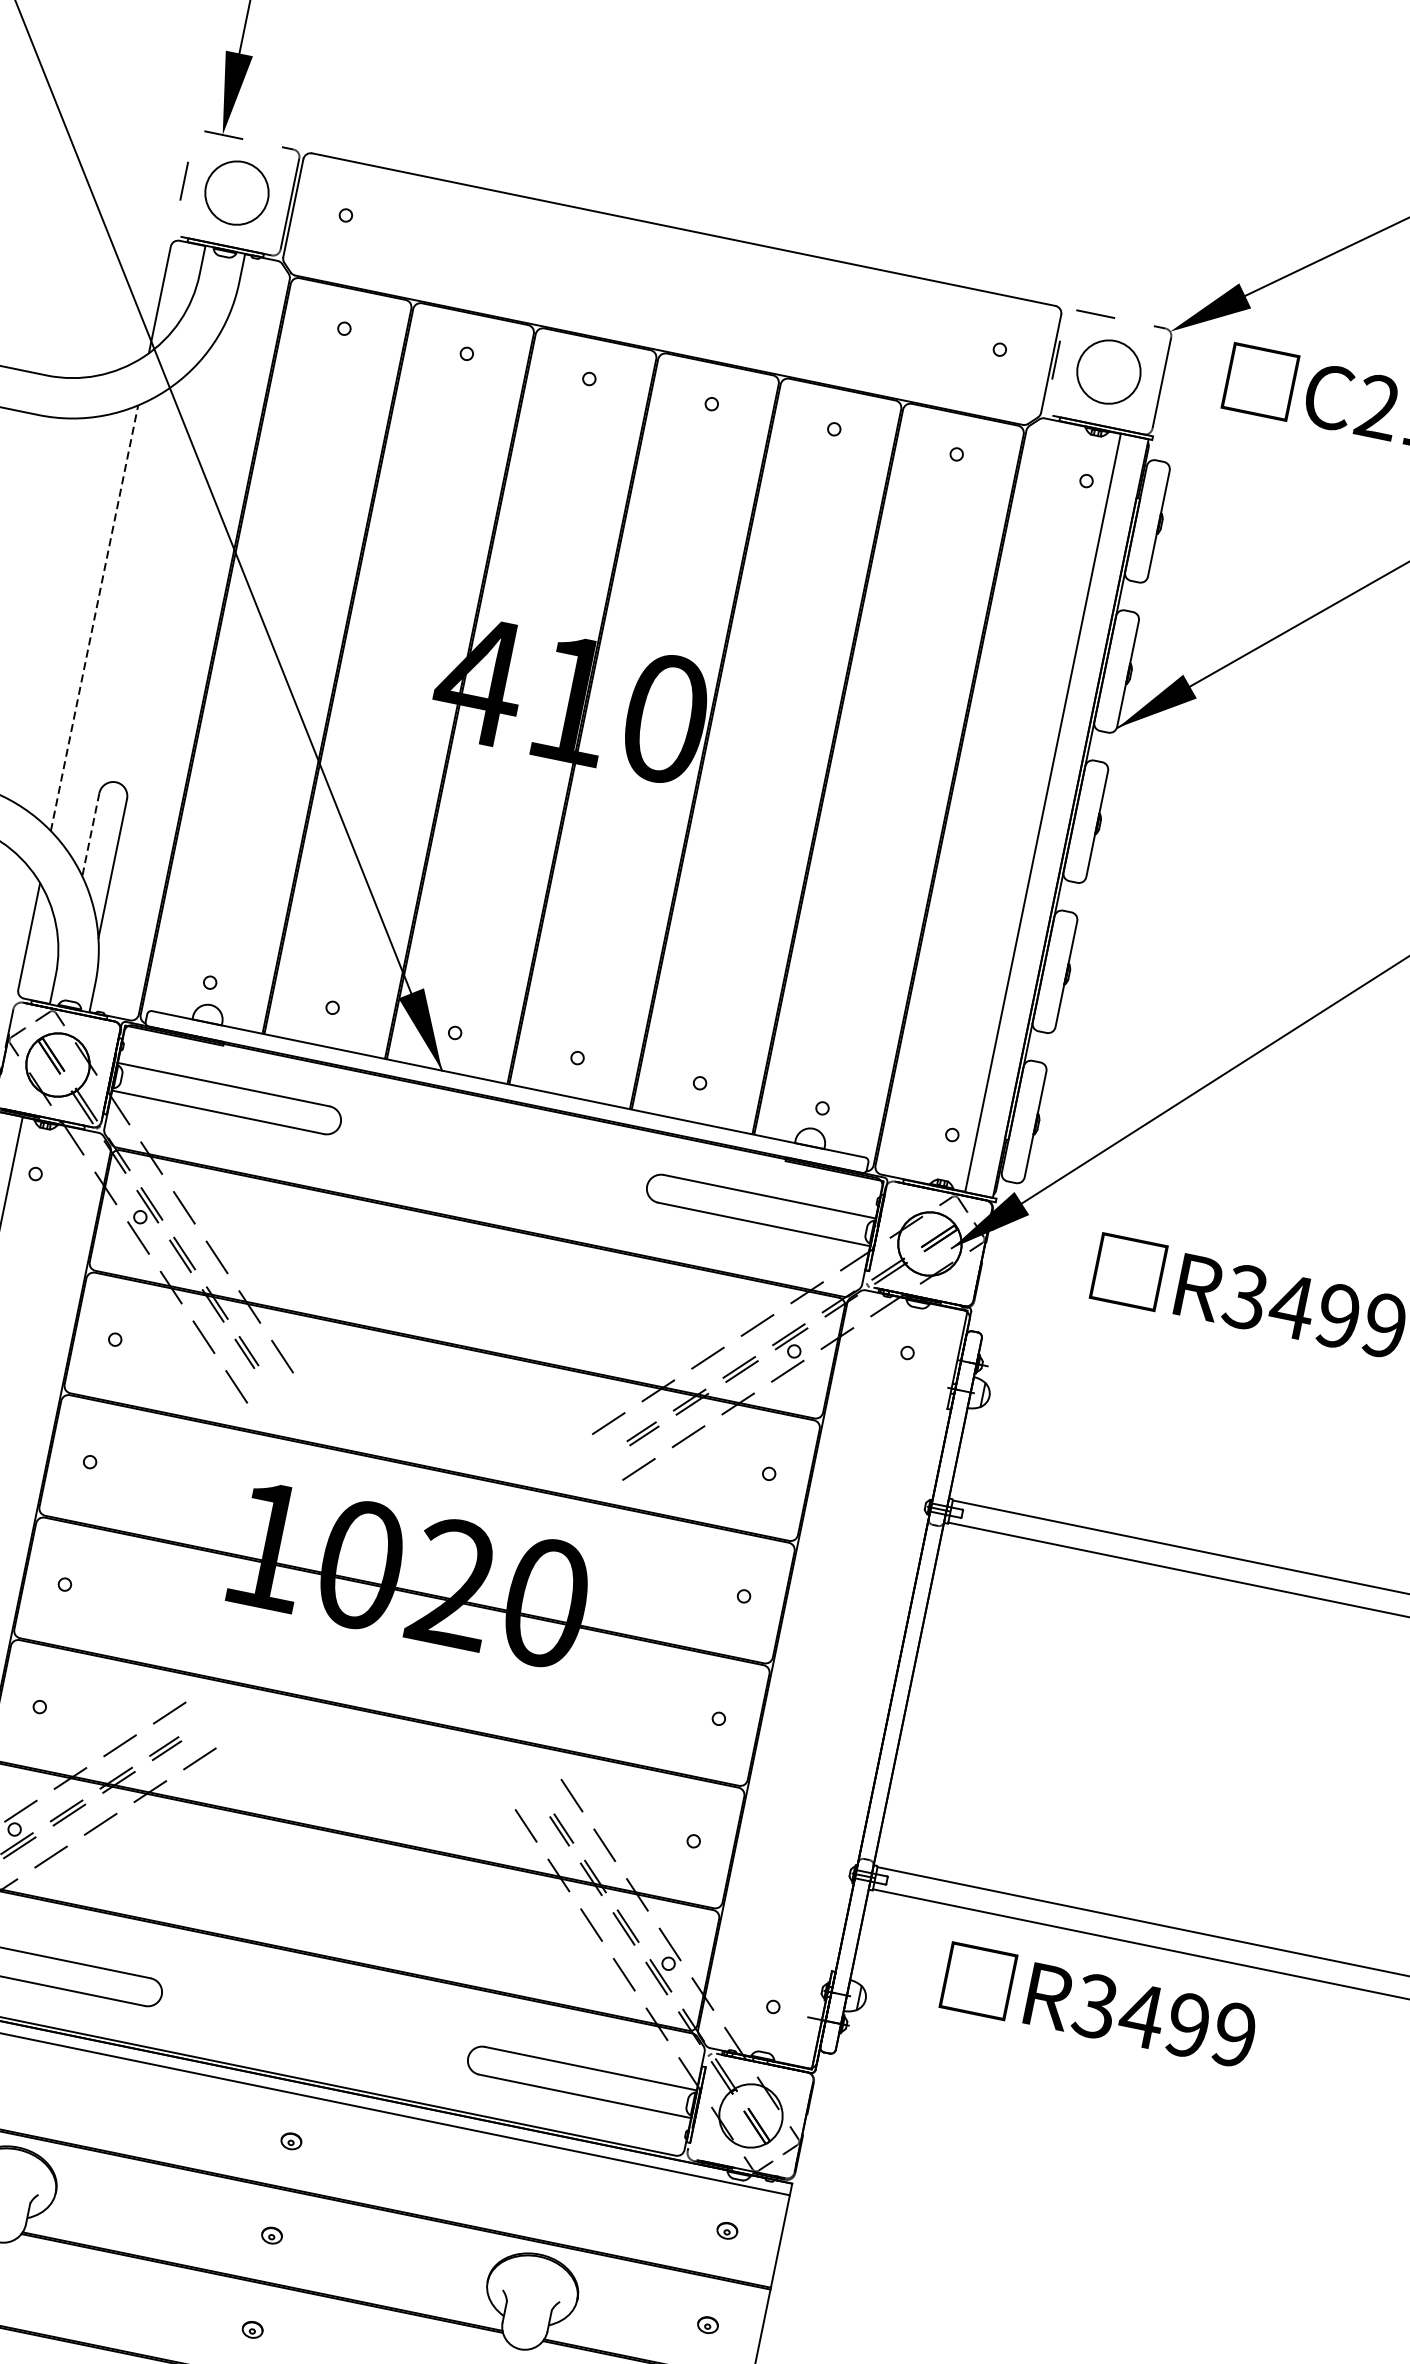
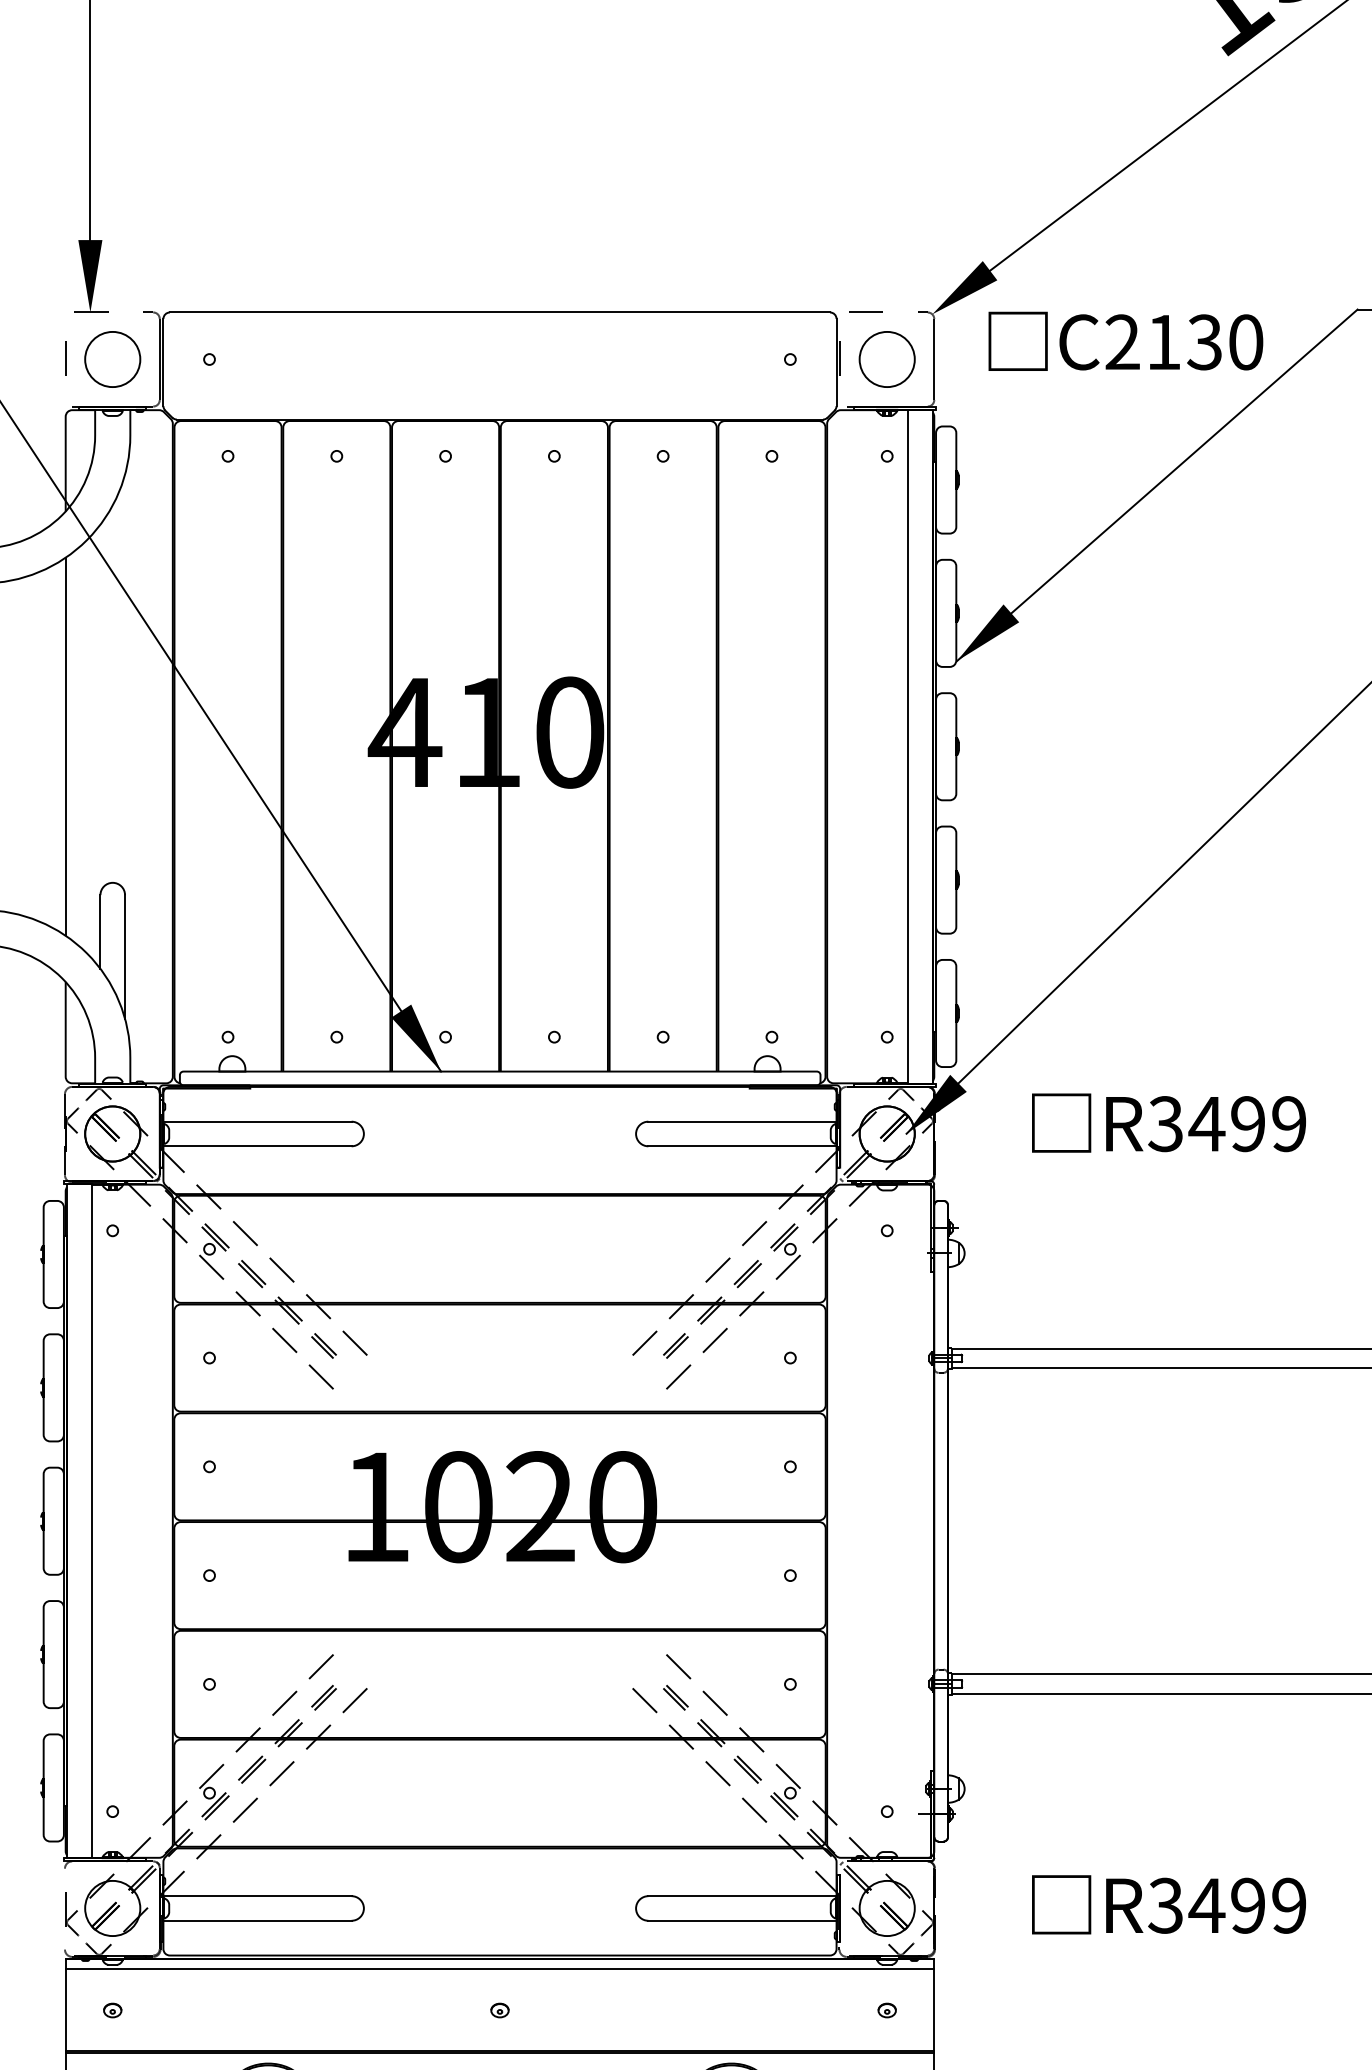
line: (94, 617) -> (65, 746), dashed -> solid
line: (91, 834) -> (100, 931), dashed -> solid
text: (1098, 2005) -> (1168, 1904), moved

